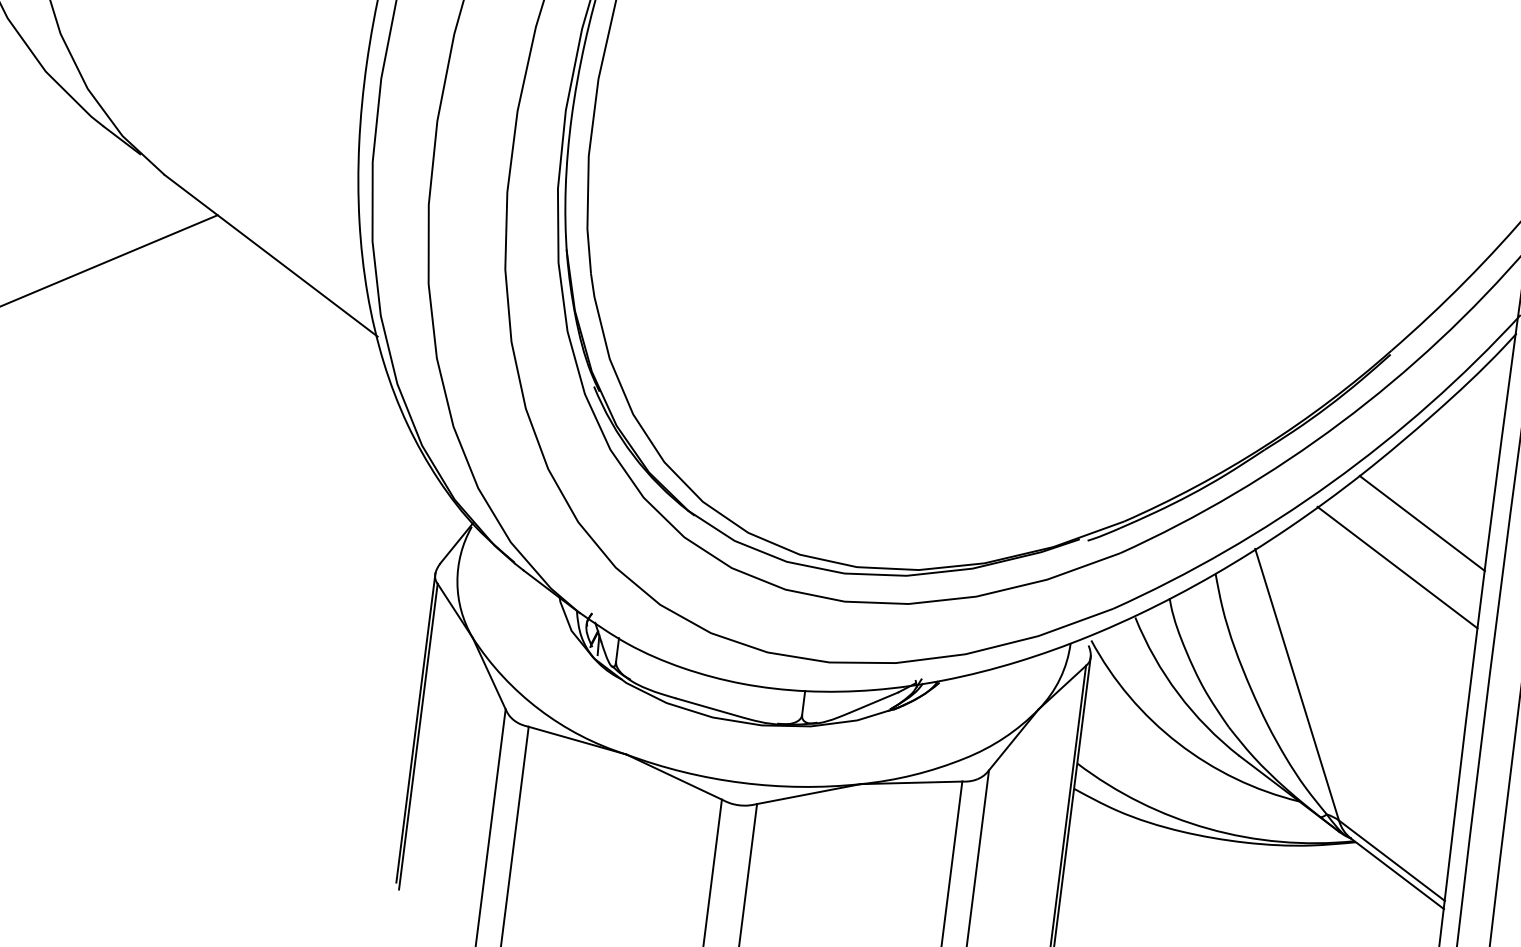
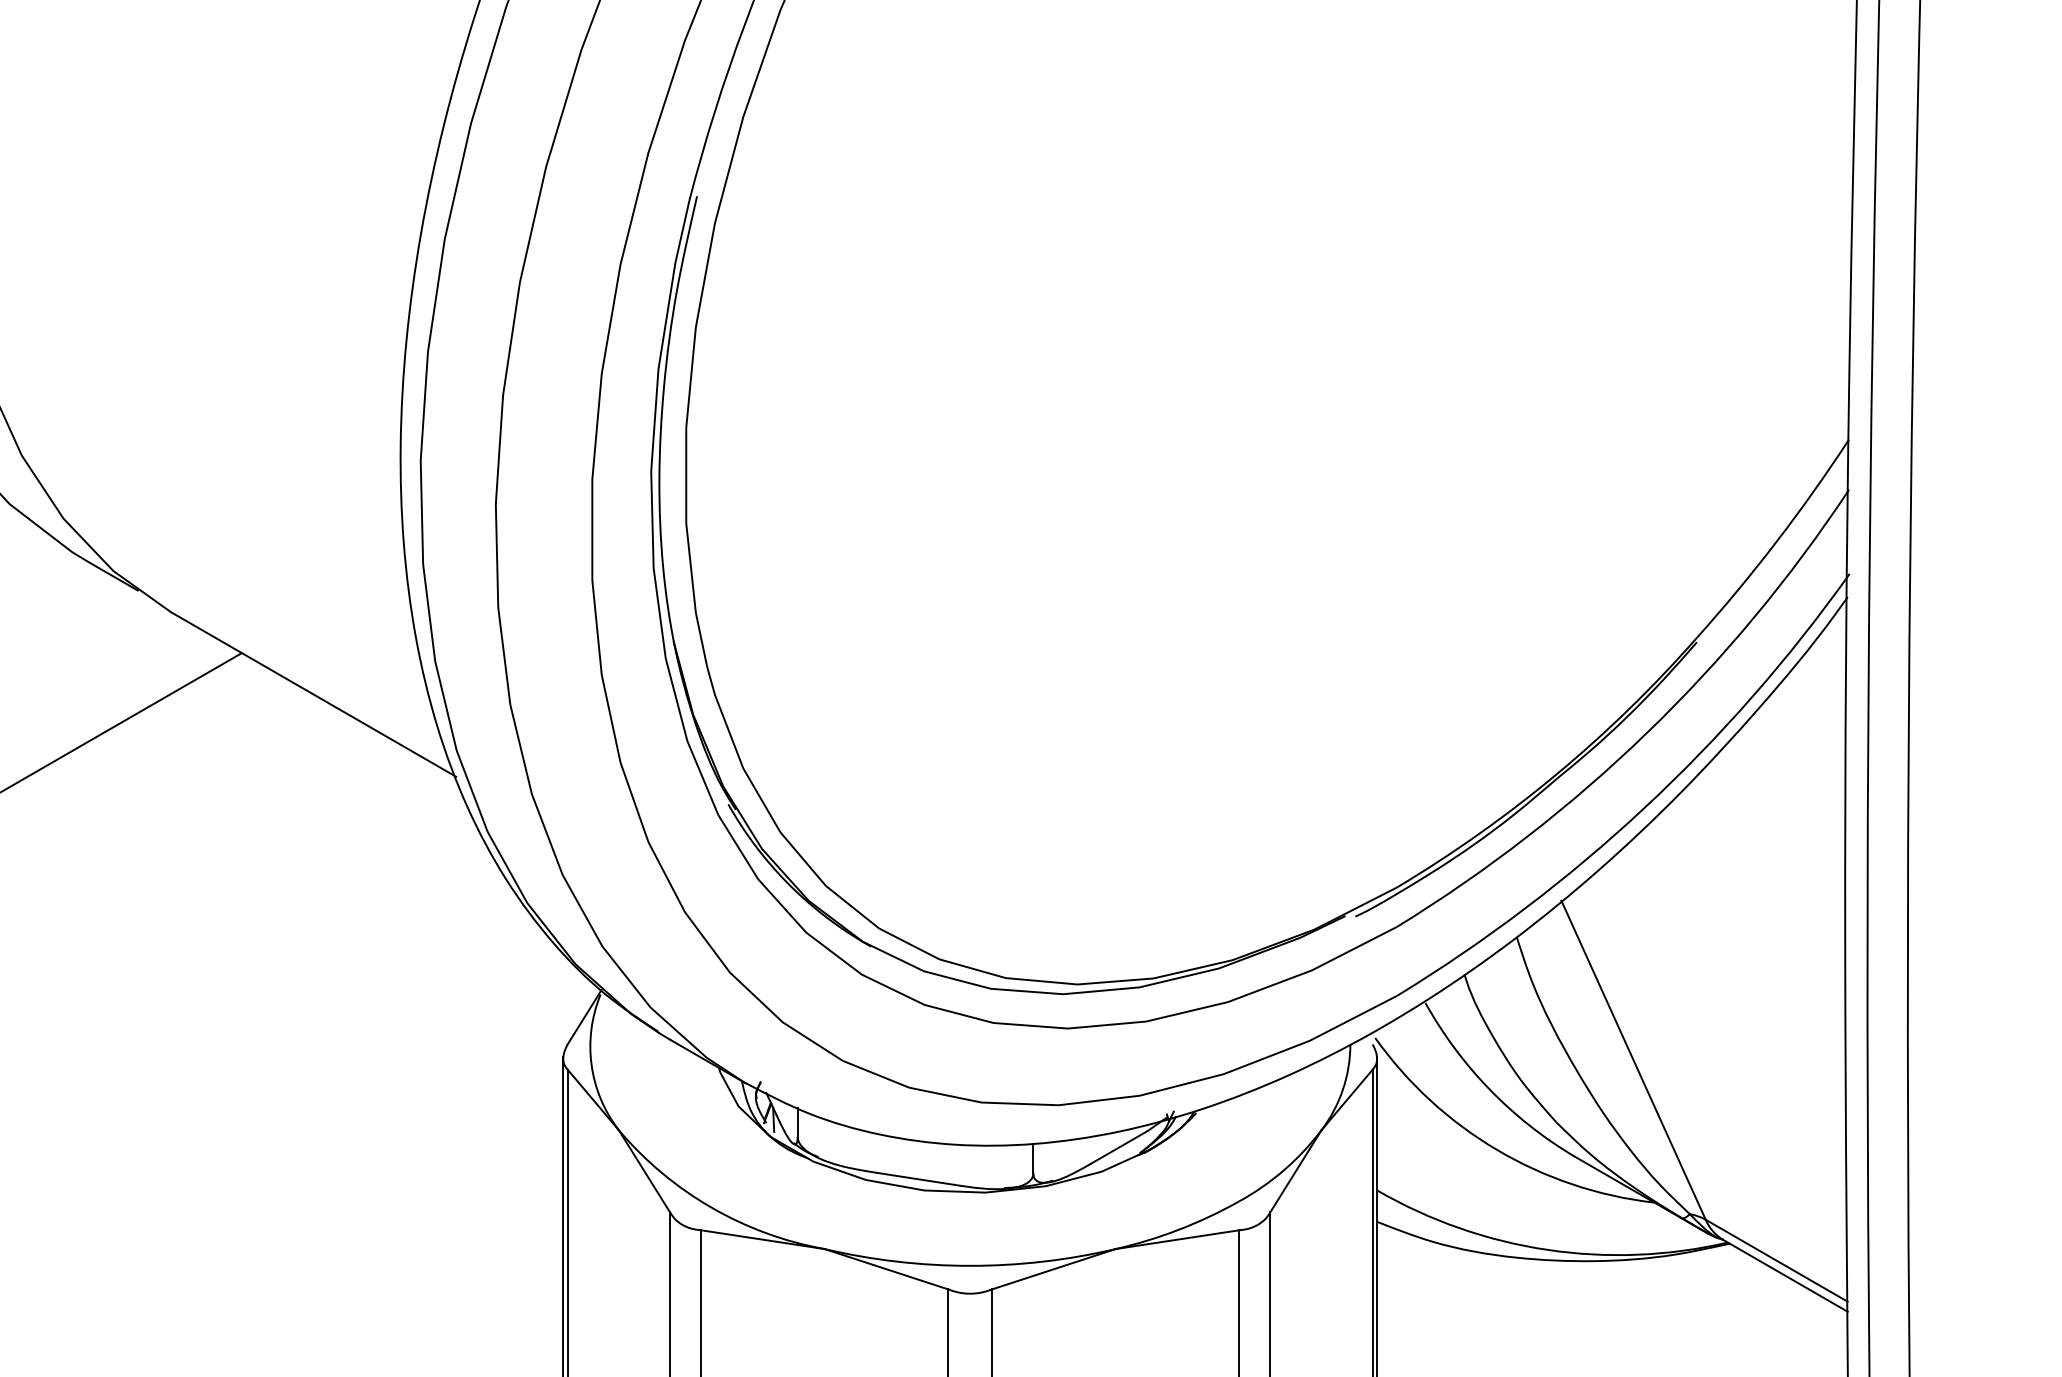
line: (1422, 523) -> (1761, 843), removed
line: (1397, 567) -> (1738, 901), removed

